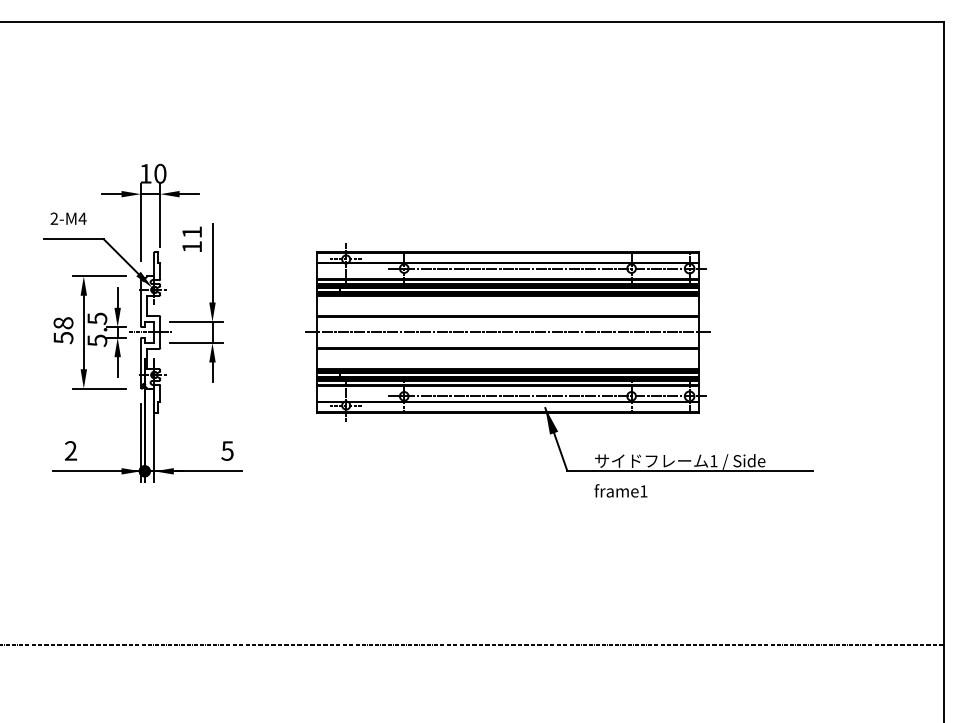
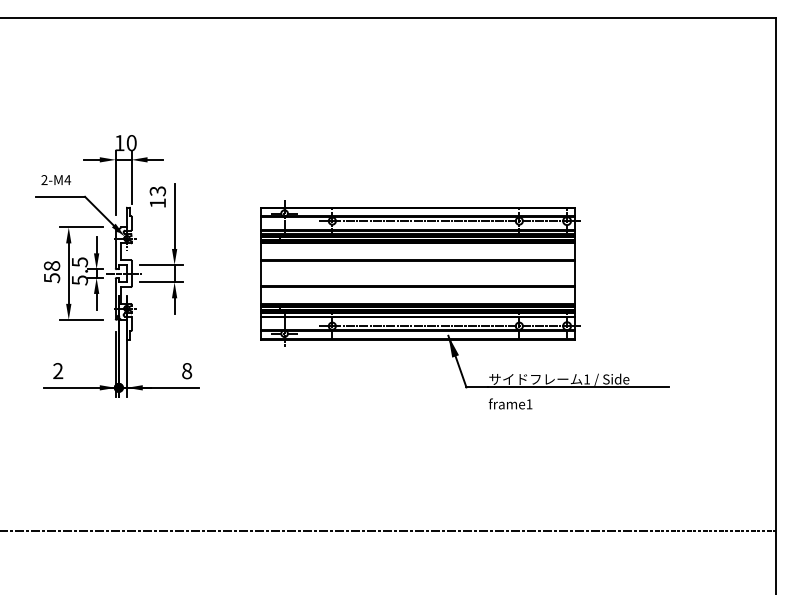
text: (191, 232) -> (157, 191), 11 -> 13
line: (507, 332) -> (417, 273), removed
text: (228, 451) -> (187, 371), 5 -> 8

